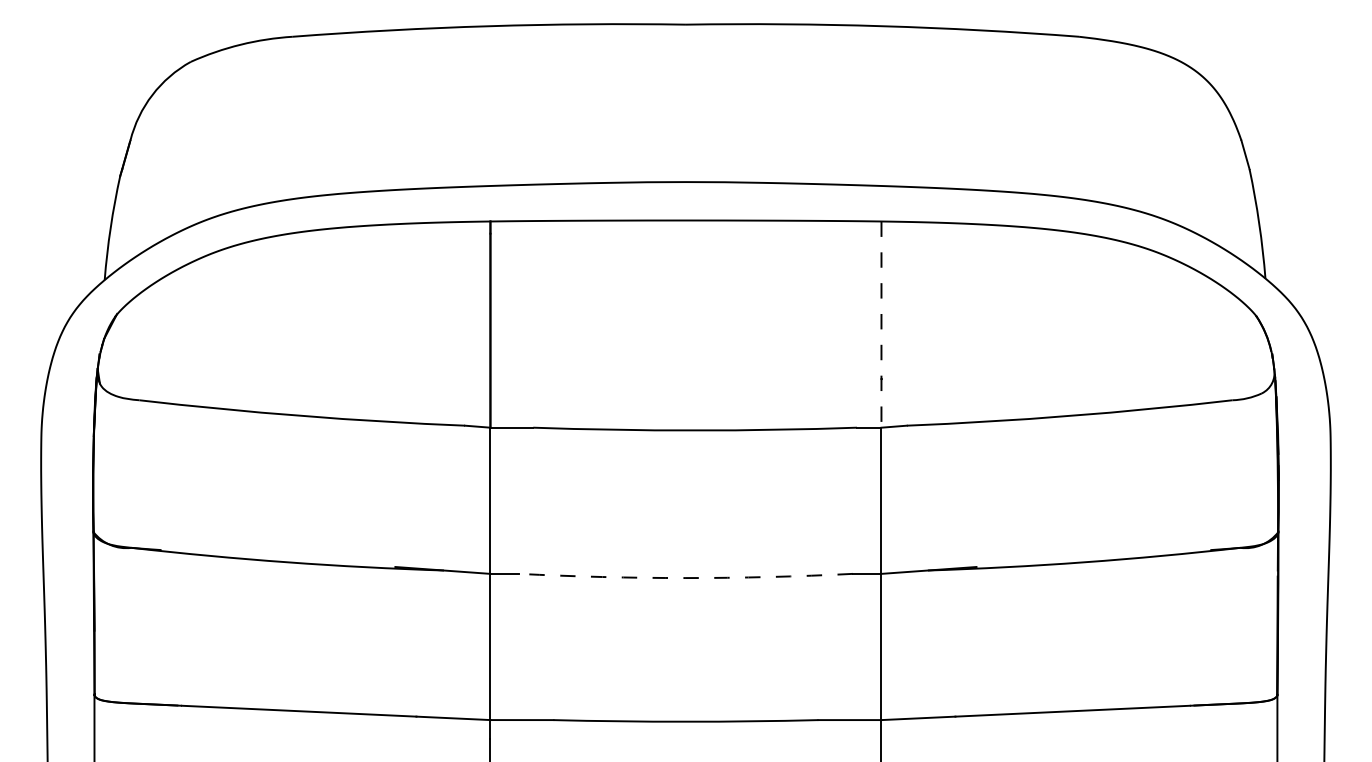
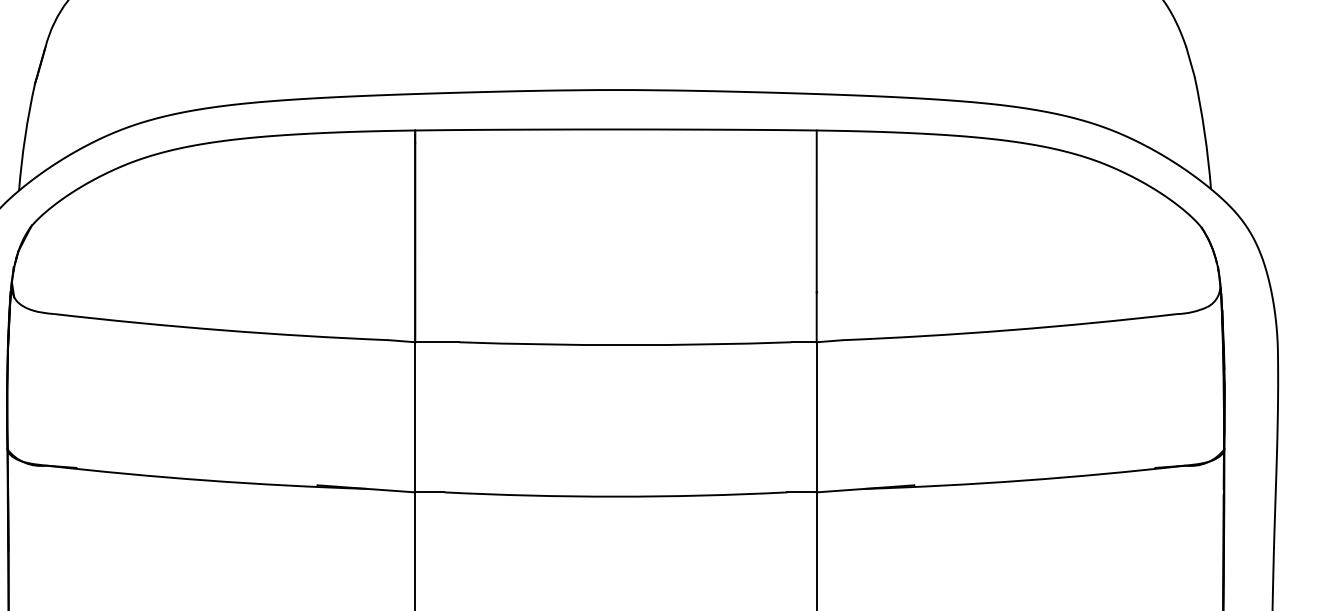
line: (881, 325) -> (816, 237), dashed -> solid
arc: (685, 578) -> (615, 497), dashed -> solid

